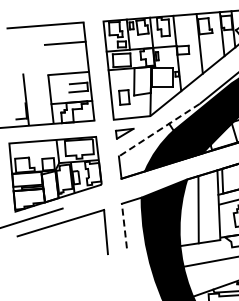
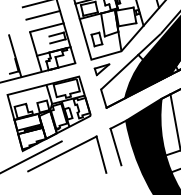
line: (66, 58) -> (42, 15), added
line: (158, 130) -> (130, 62), dashed -> solid
line: (124, 225) -> (115, 146), dashed -> solid

